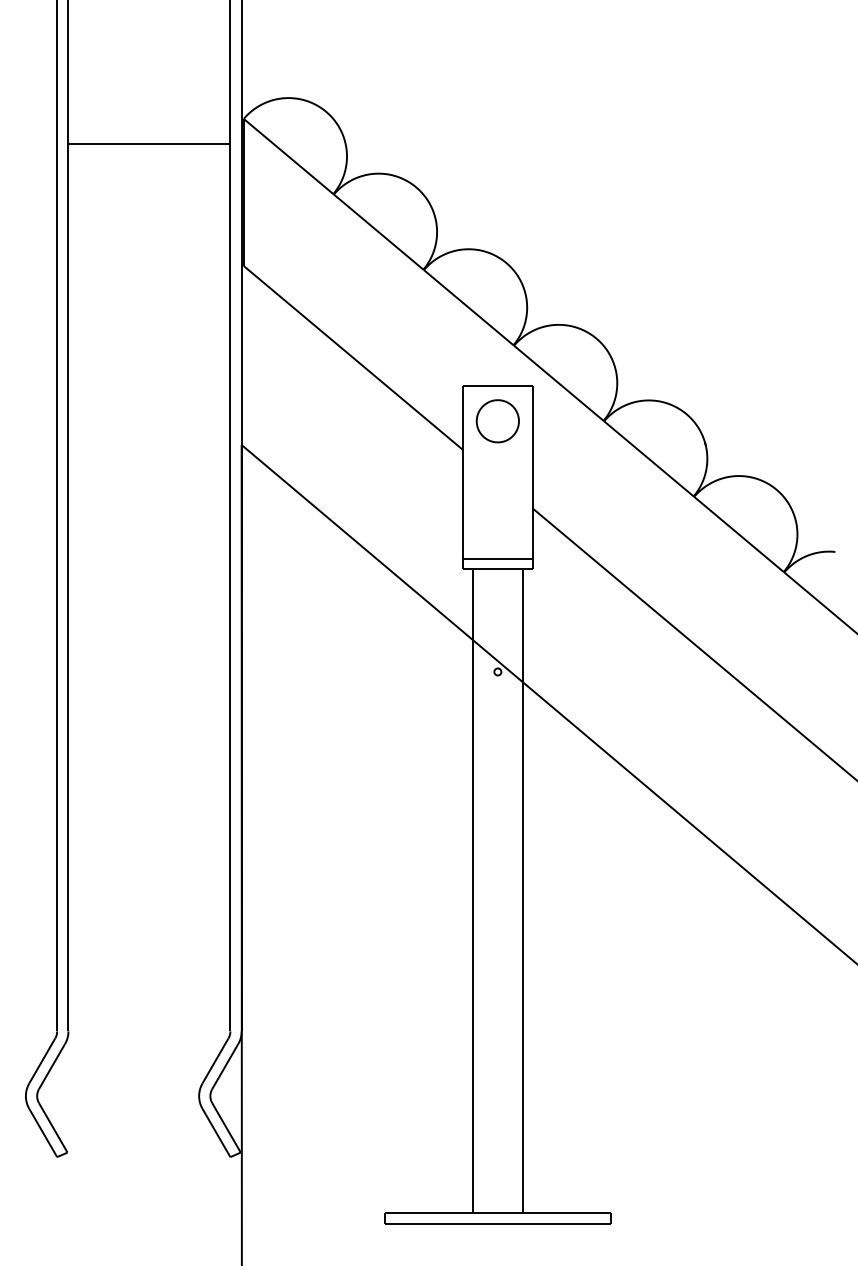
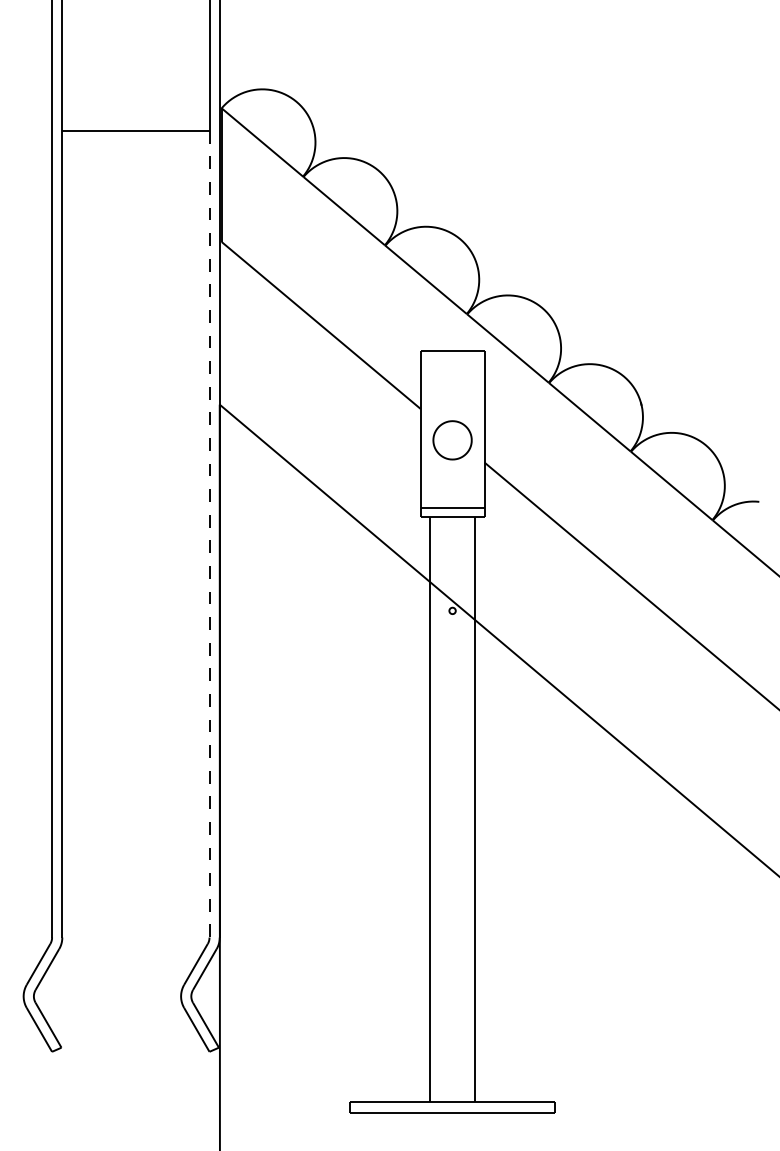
part: (497, 421) -> (452, 440), moved
line: (230, 587) -> (209, 534), solid -> dashed

